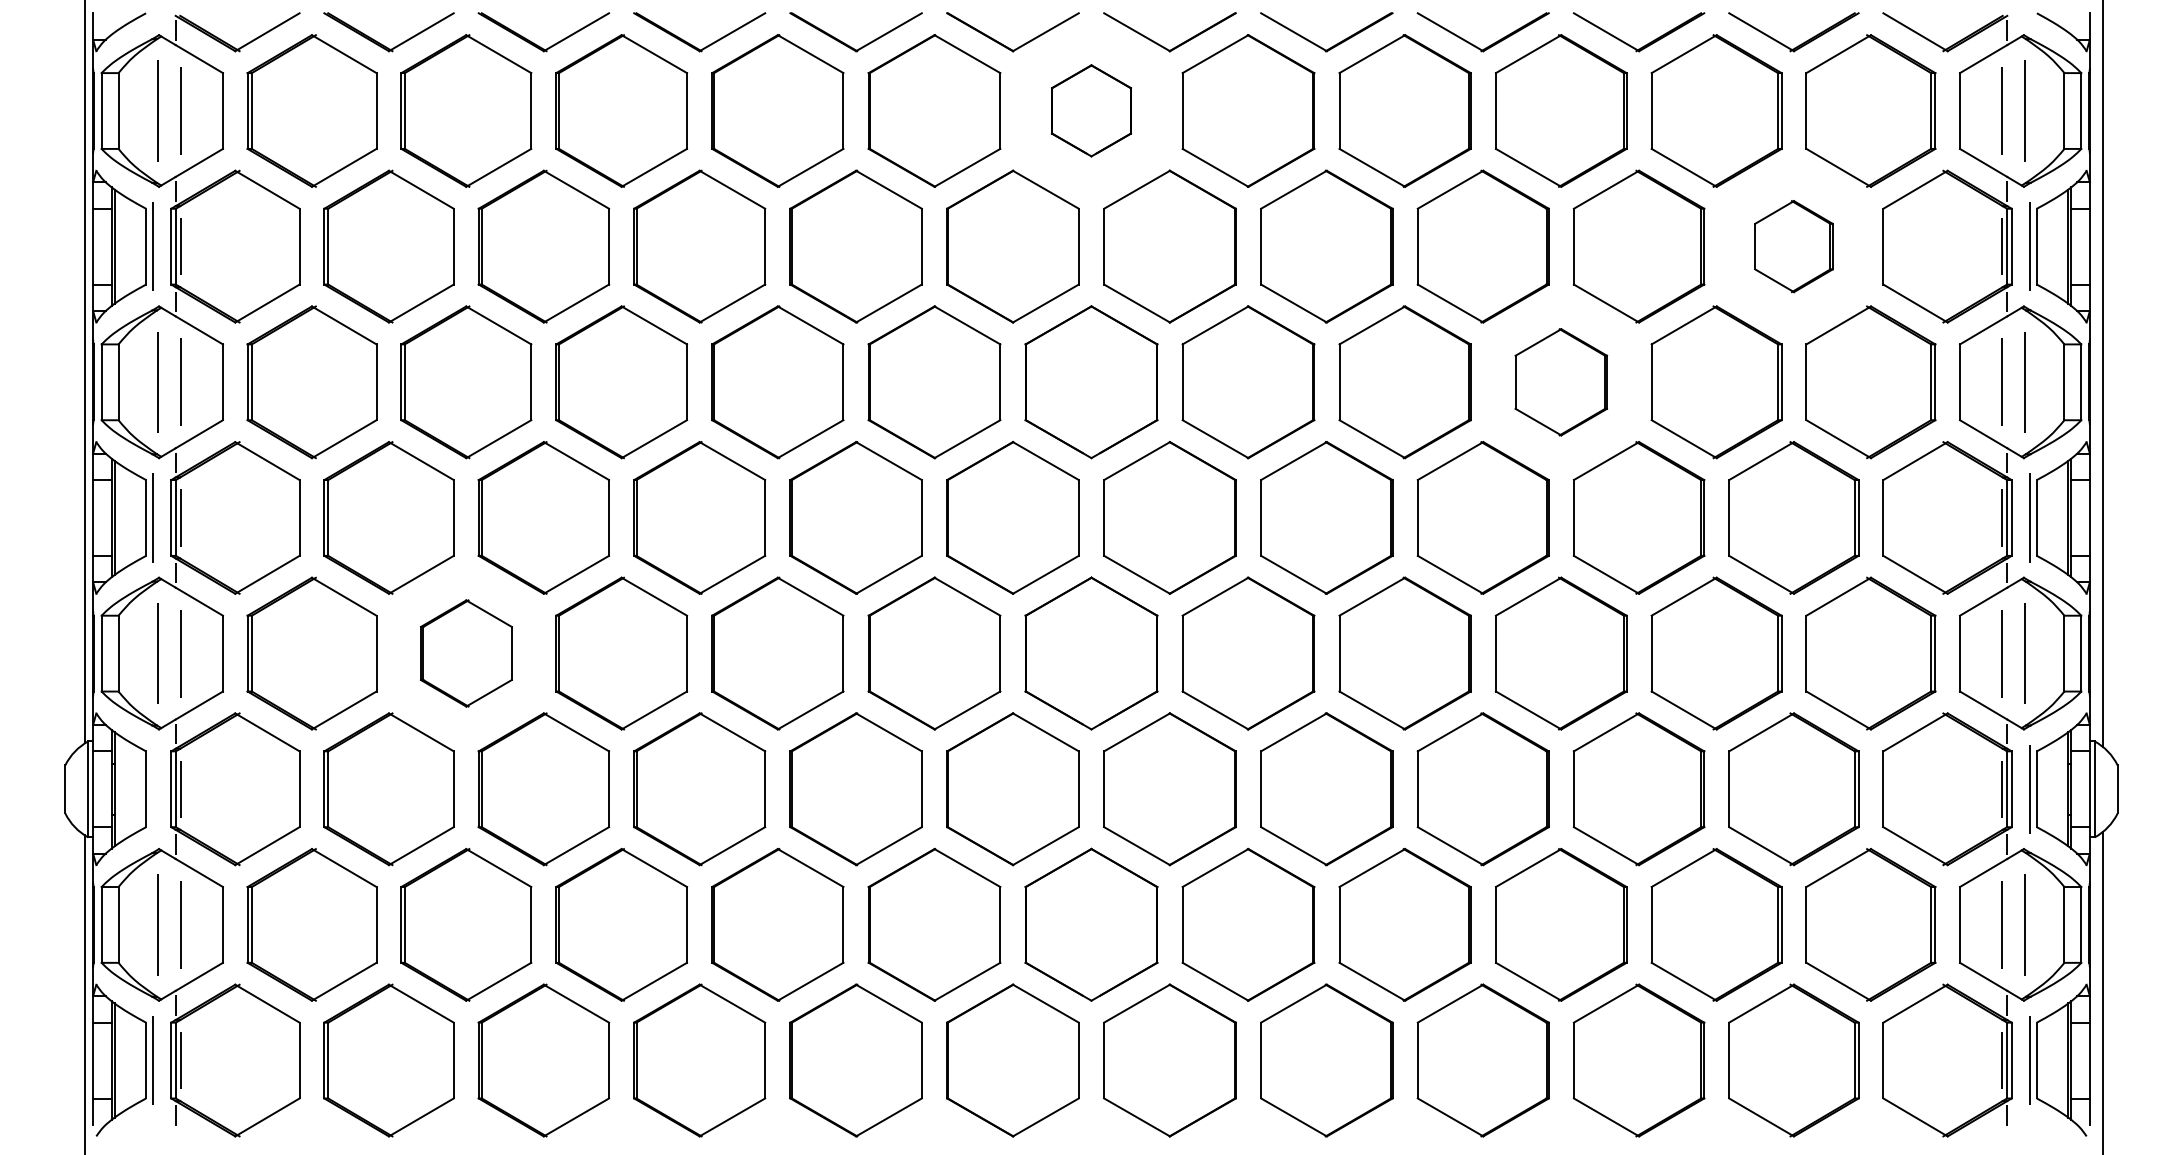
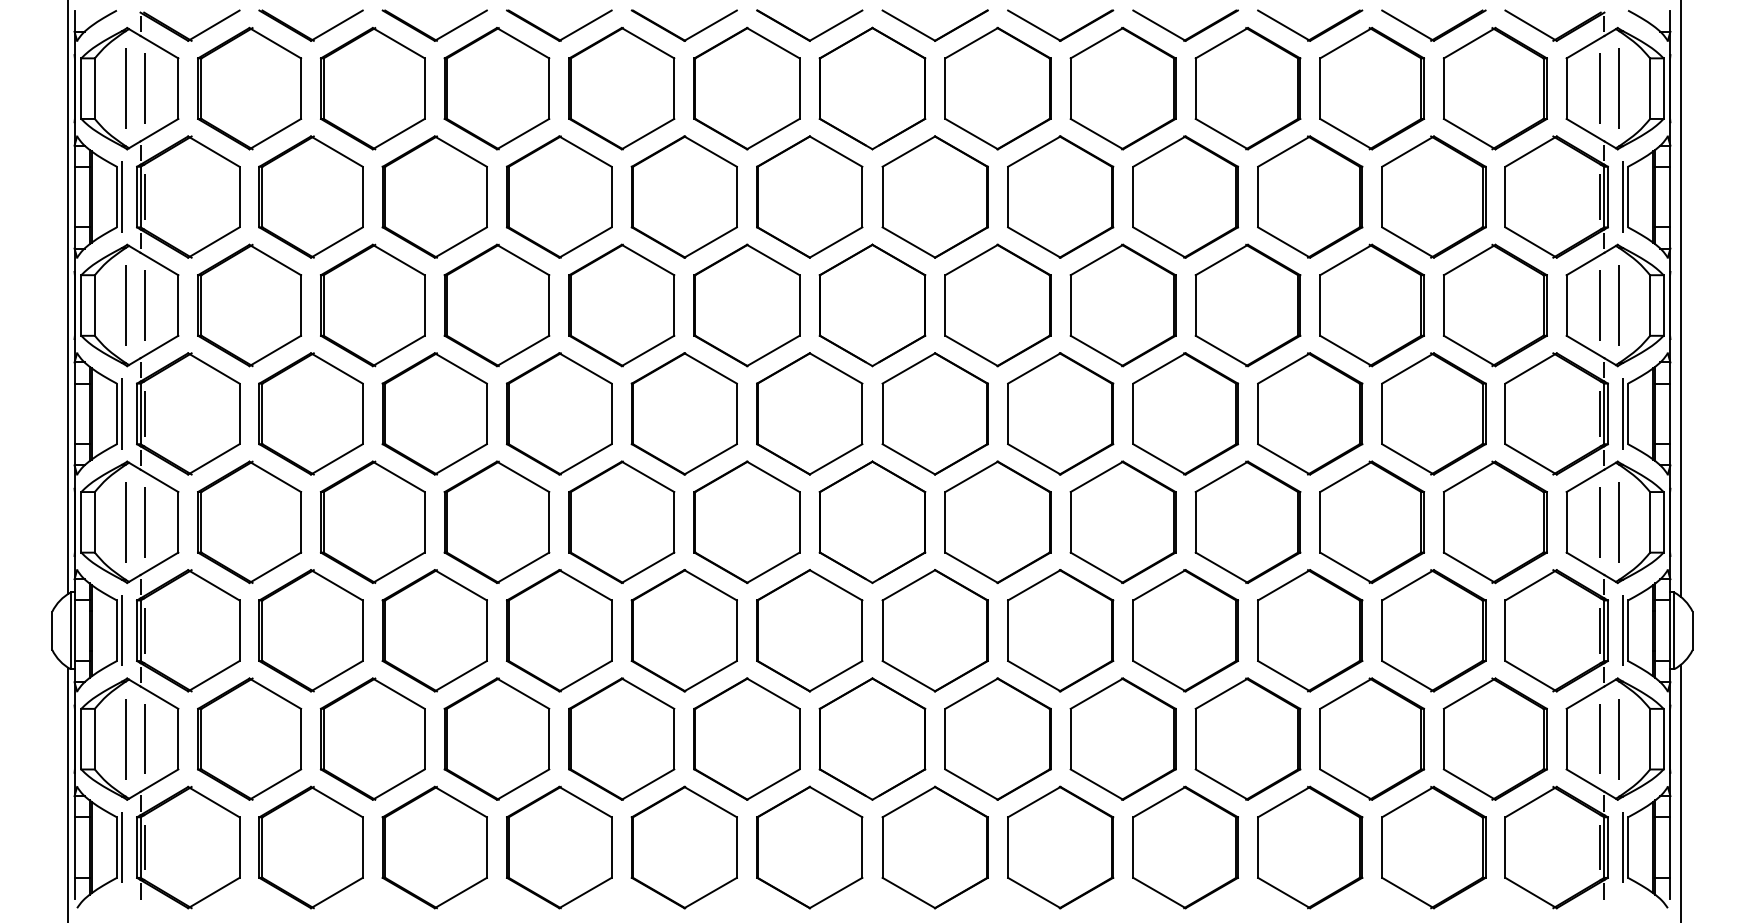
part: (1091, 110) -> (872, 88), size x1.67
part: (1793, 245) -> (1433, 196), size x1.67
part: (1560, 382) -> (1247, 305), size x1.43
part: (465, 652) -> (372, 521), size x1.43
line: (153, 788) -> (122, 630), added

